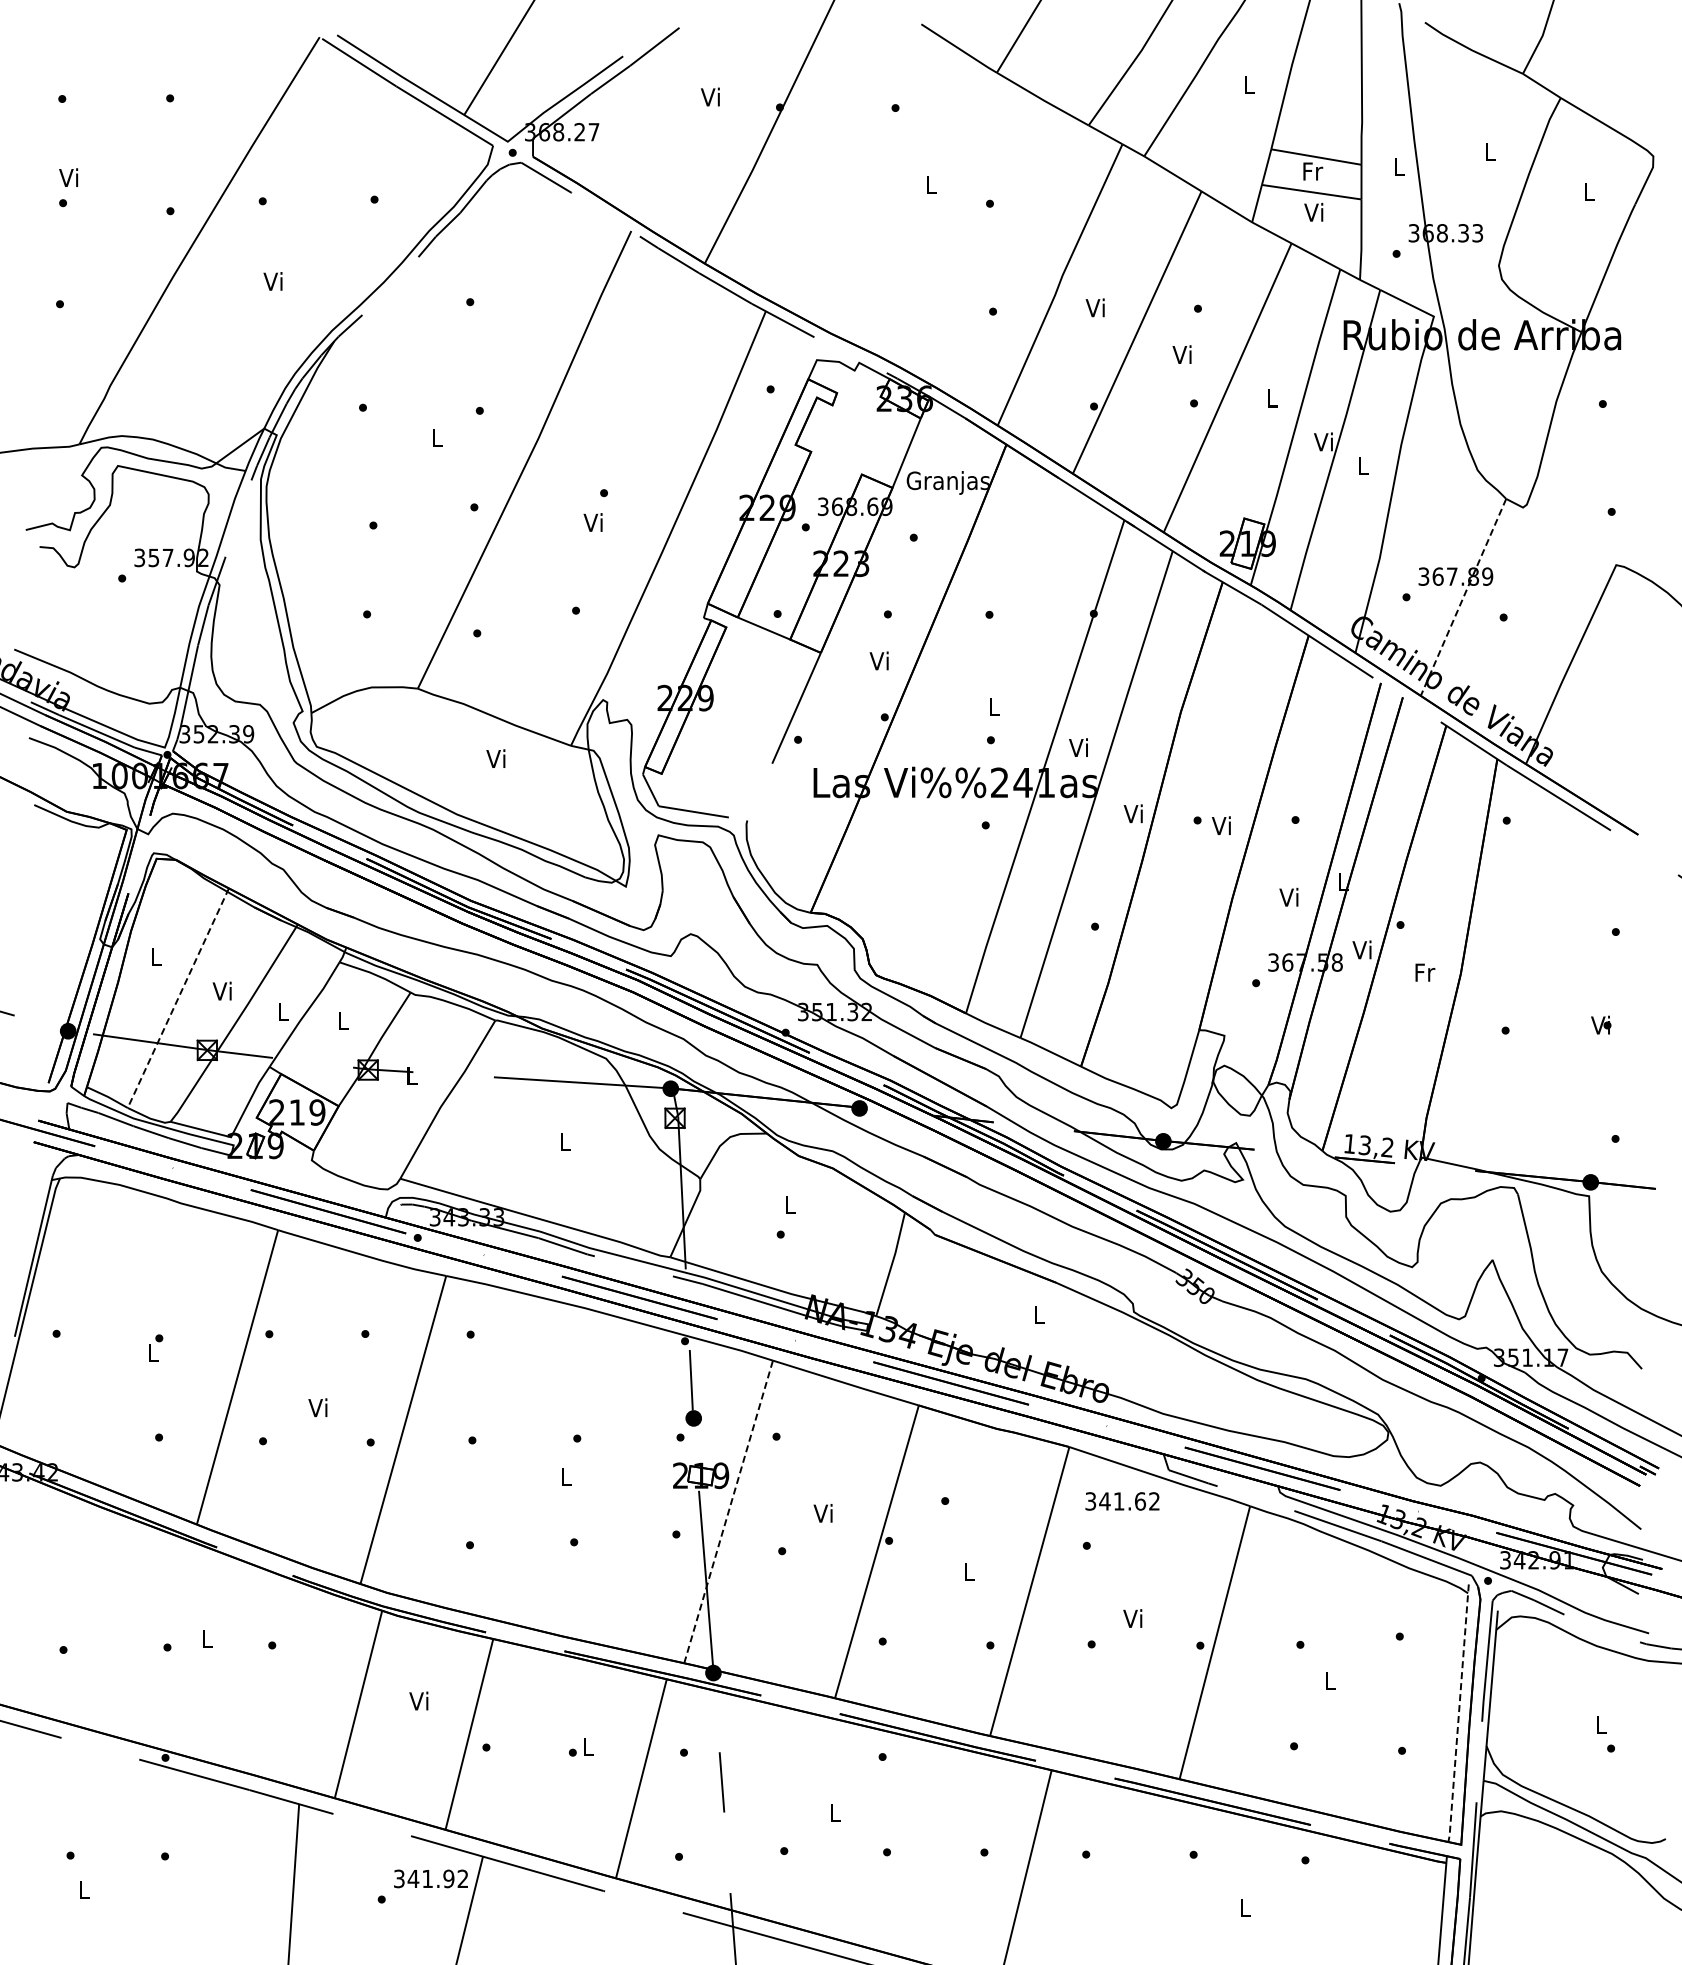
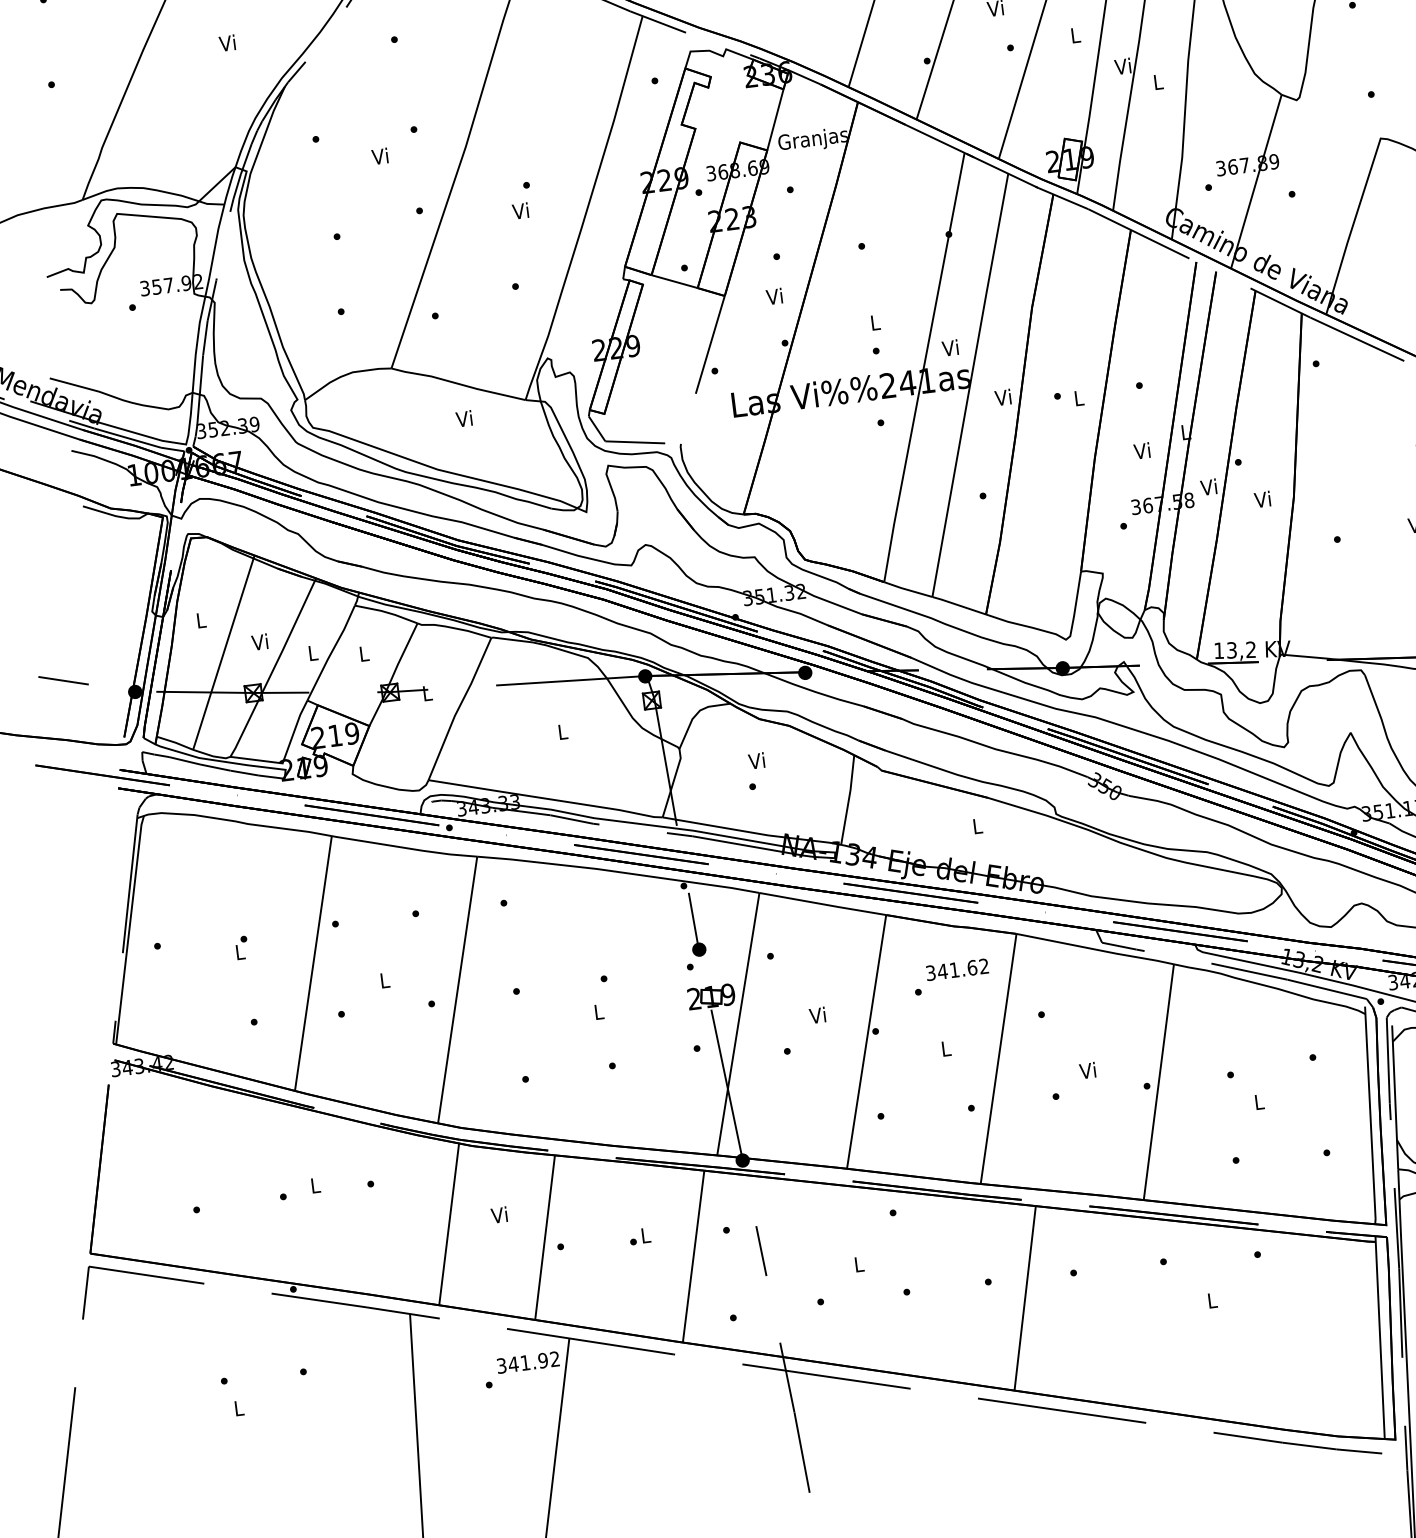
text: (435, 437) -> (379, 156), L -> Vi
line: (1463, 597) -> (1256, 181), dashed -> solid
text: (1220, 825) -> (1077, 398), Vi -> L
text: (1424, 972) -> (1263, 499), Fr -> Vi
line: (178, 998) -> (224, 652), dashed -> solid
text: (788, 1204) -> (755, 760), L -> Vi
text: (317, 1407) -> (383, 980), Vi -> L
text: (1122, 1501) -> (957, 969), moved
line: (728, 1511) -> (738, 1023), dashed -> solid
line: (1458, 1714) -> (1370, 1116), dashed -> solid

